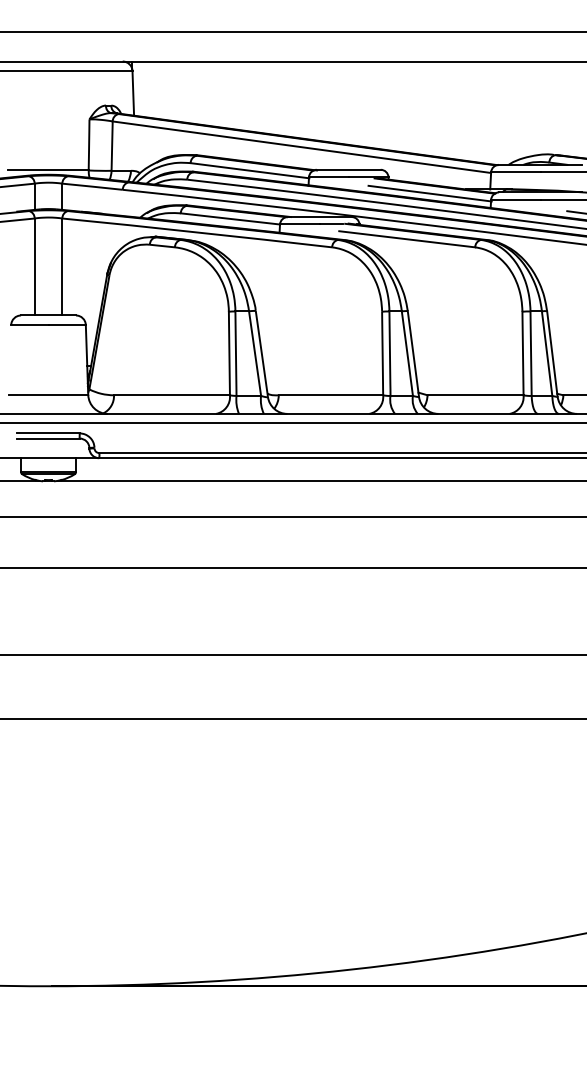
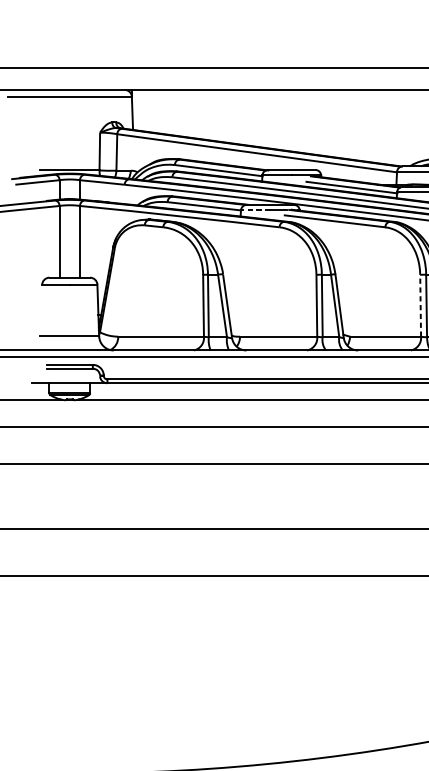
line: (299, 224) -> (255, 210), solid -> dashed
line: (523, 353) -> (421, 305), solid -> dashed

